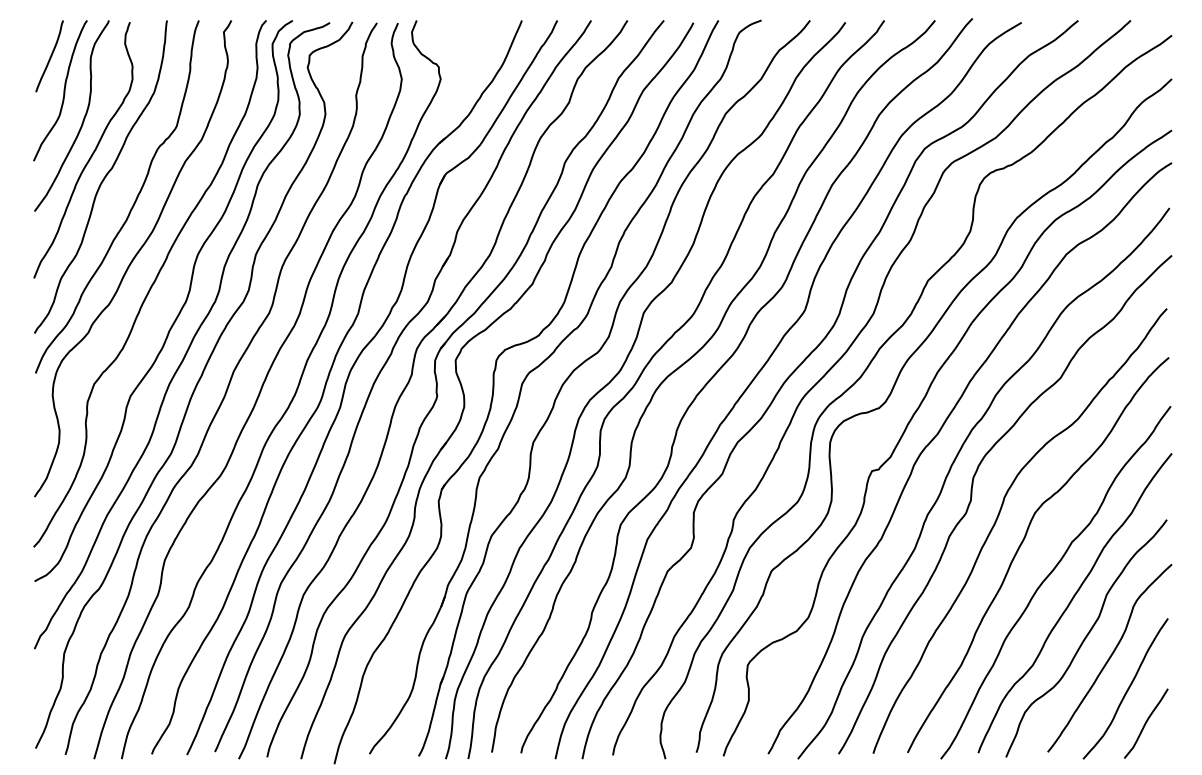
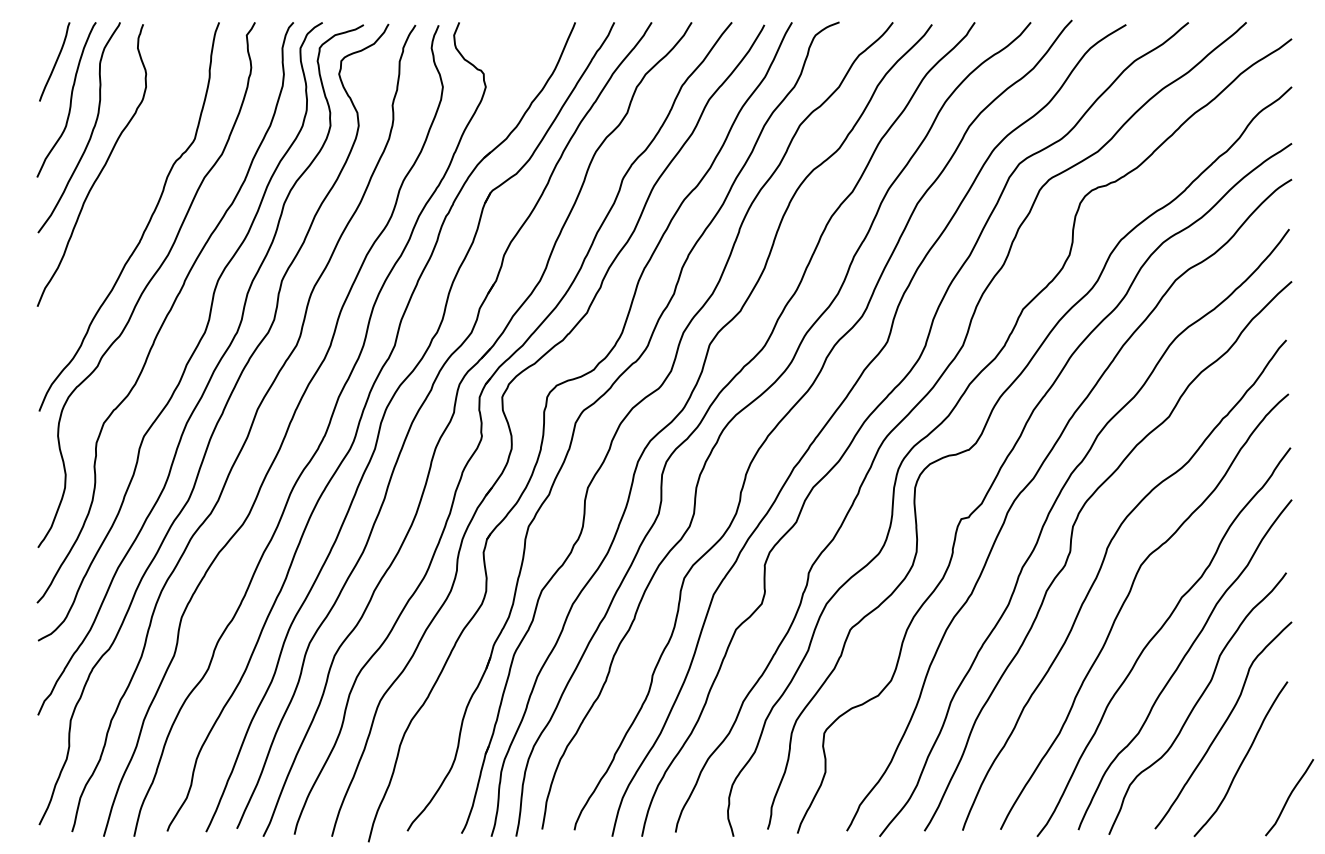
curve: (103, 178) -> (113, 196), removed
curve: (1146, 723) -> (1289, 797), moved

